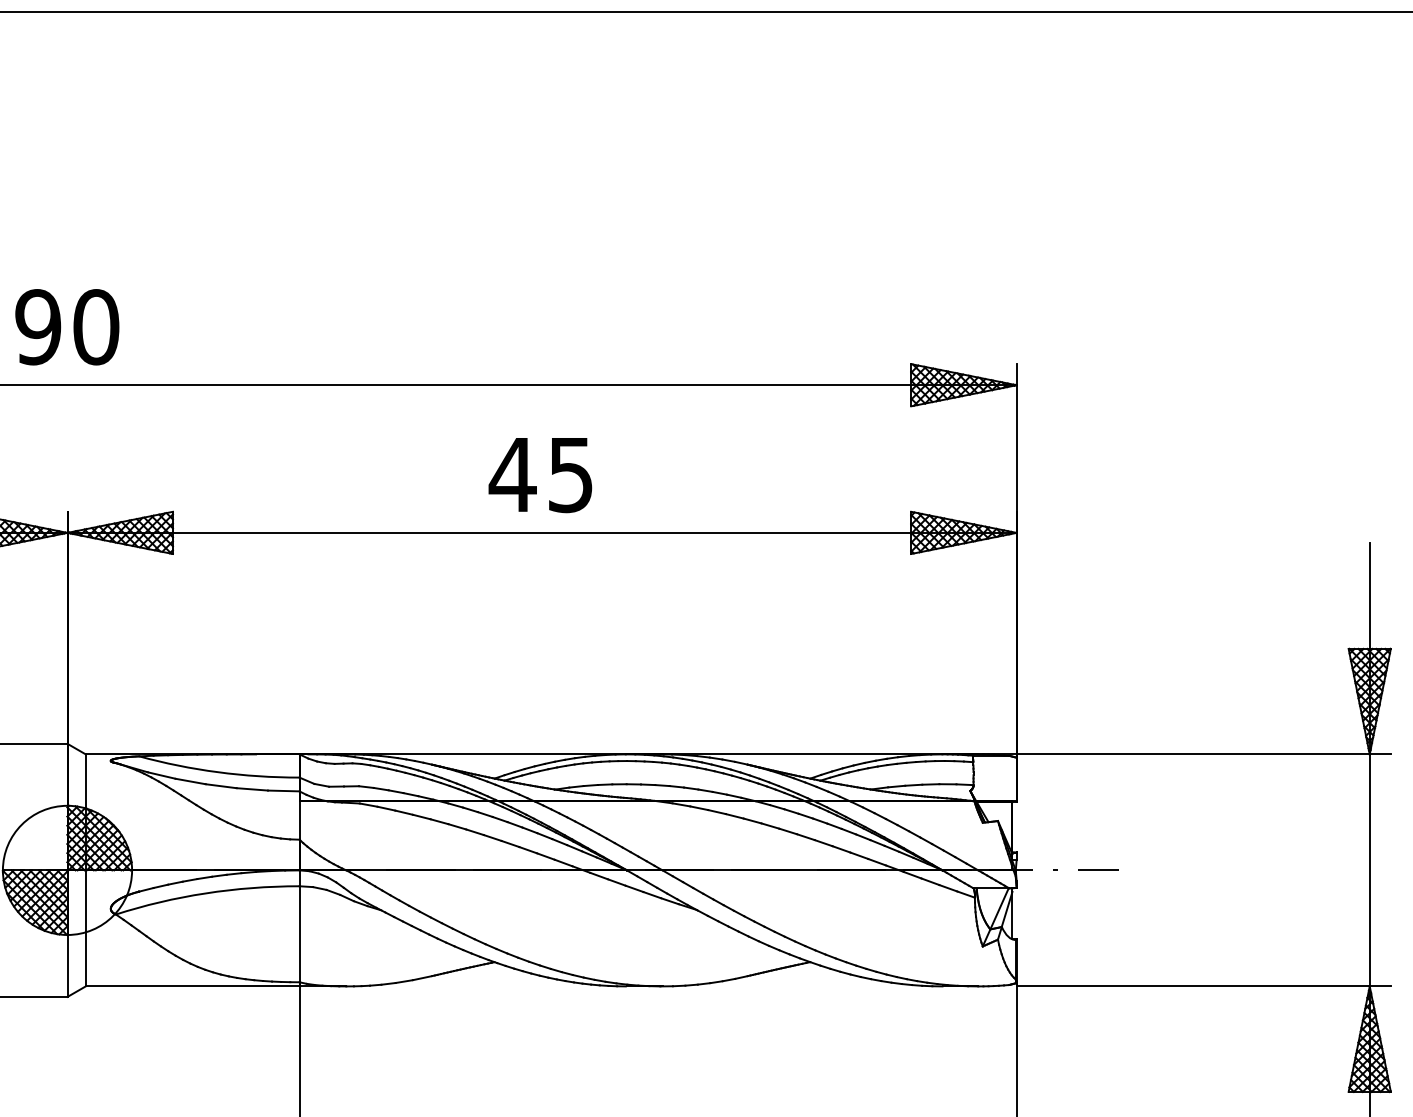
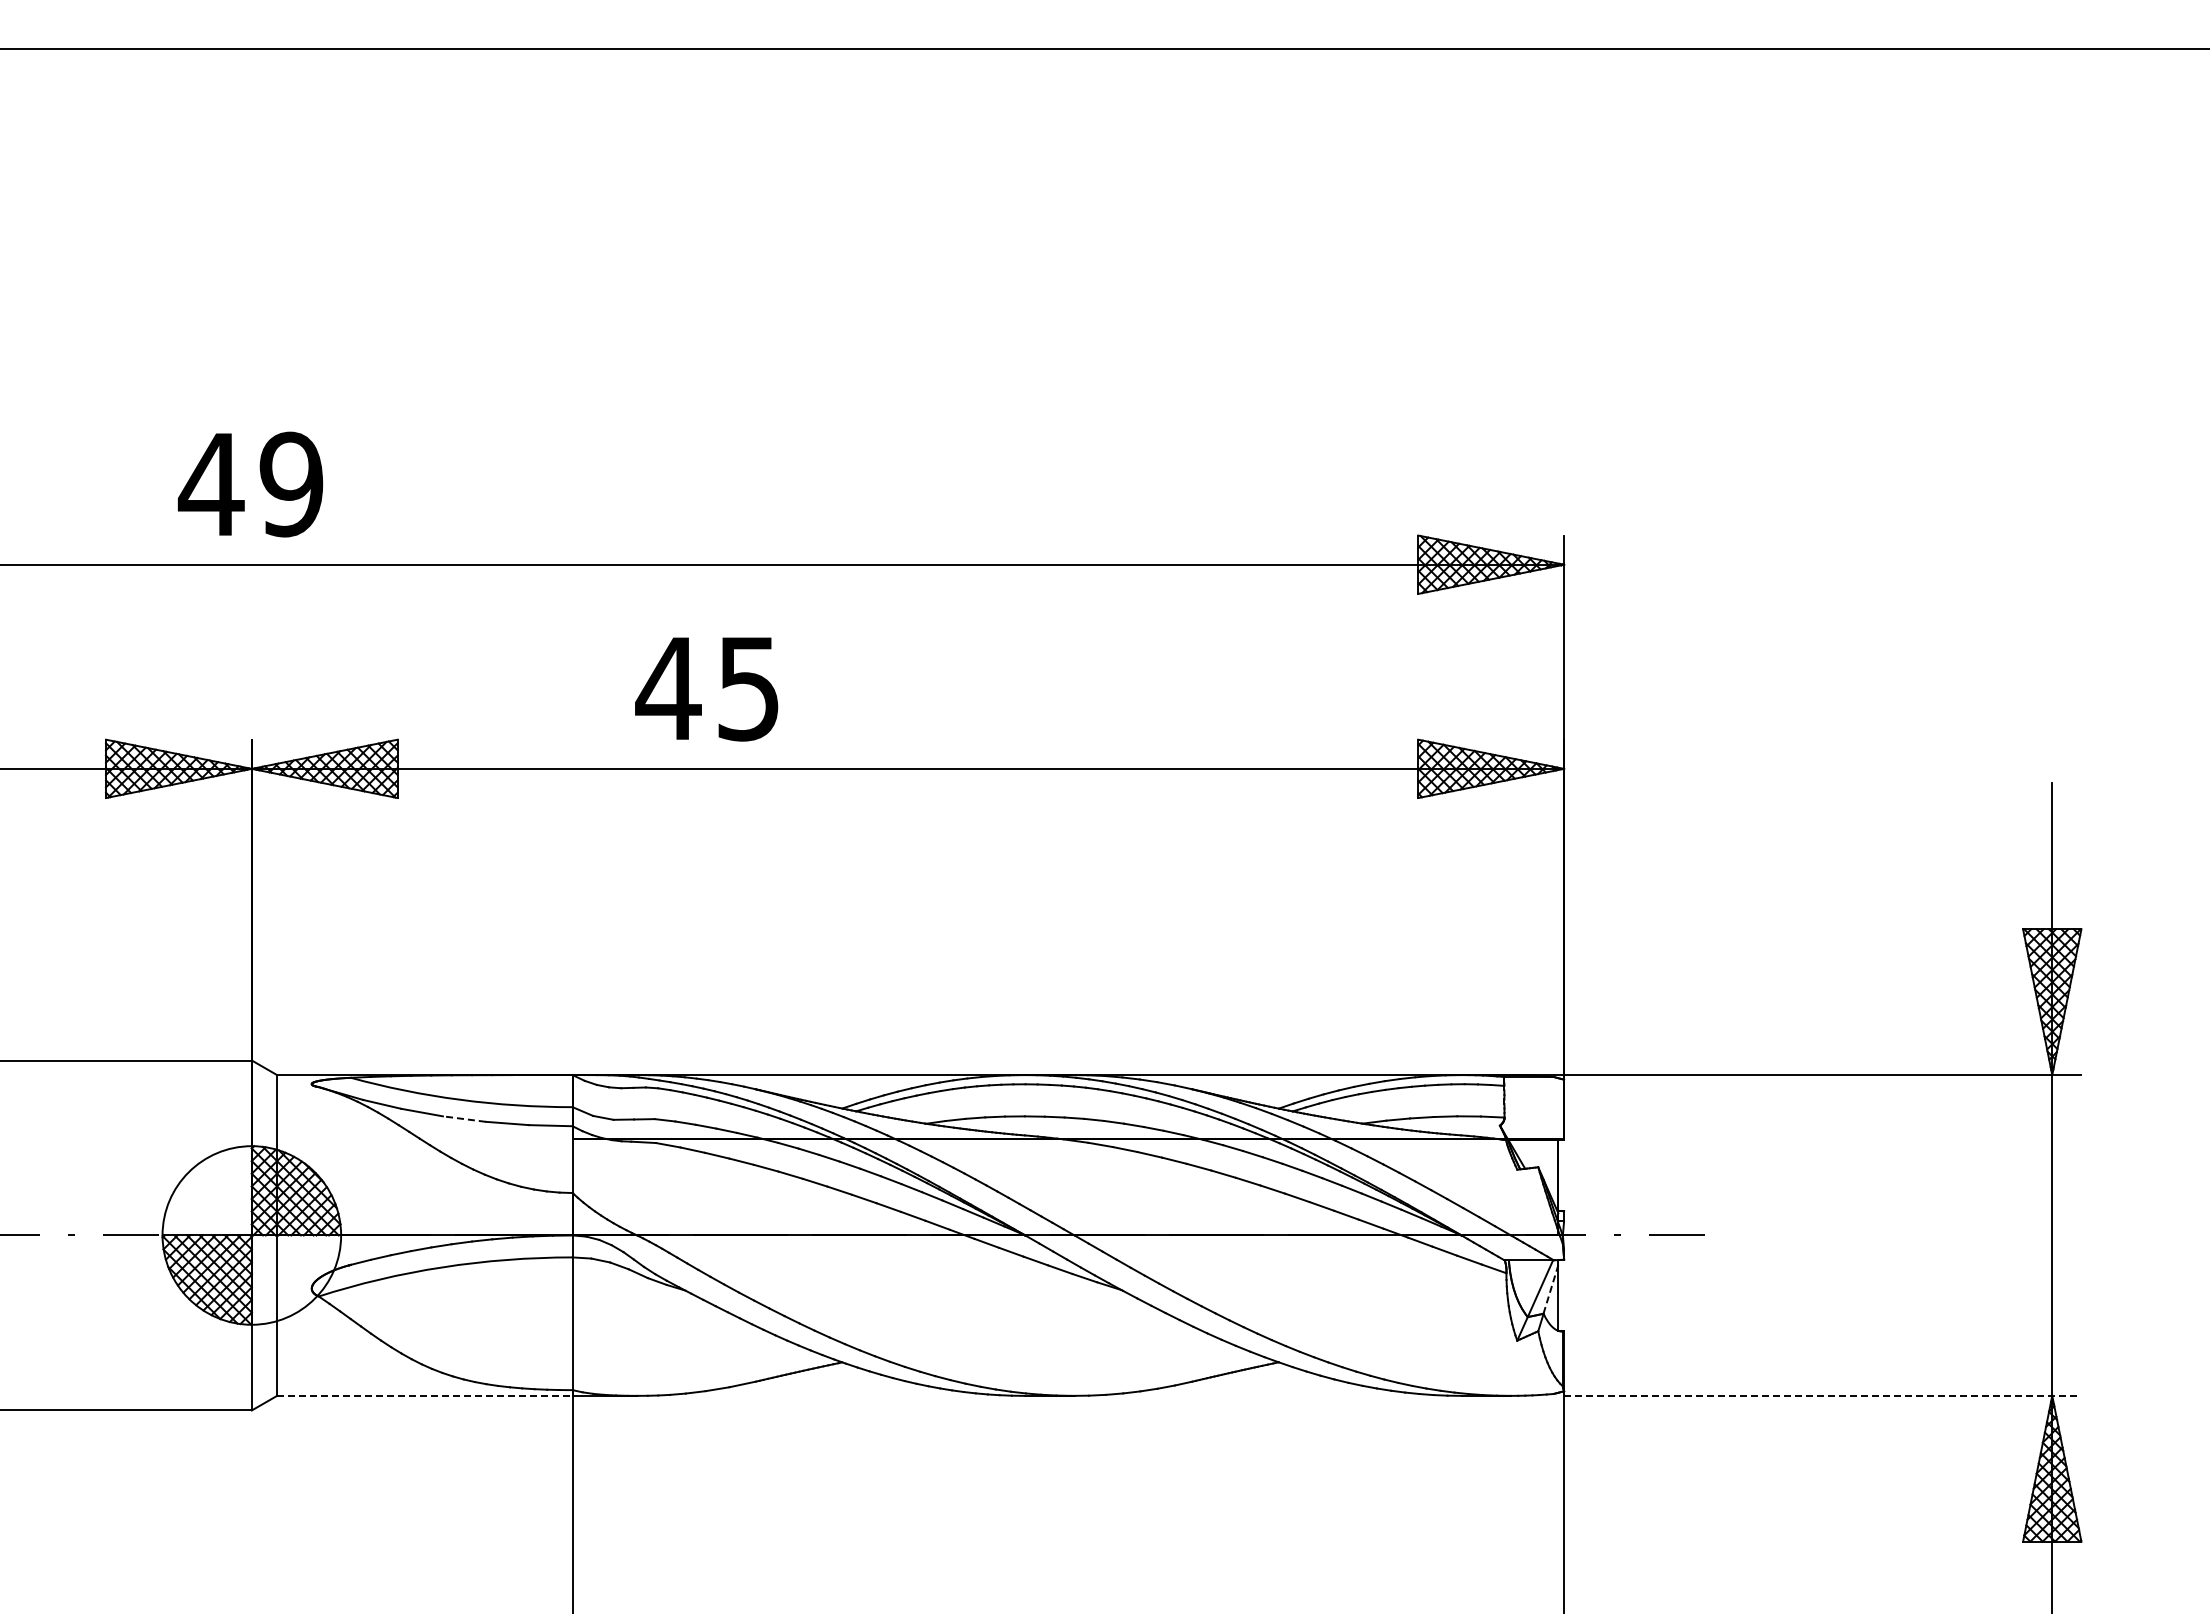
text: (66, 327) -> (250, 484), 90 -> 49
text: (540, 475) -> (706, 689), moved
line: (221, 786) -> (464, 1119), solid -> dashed
line: (1007, 909) -> (1551, 1289), solid -> dashed
line: (192, 986) -> (424, 1395), solid -> dashed
line: (1203, 986) -> (1822, 1395), solid -> dashed

